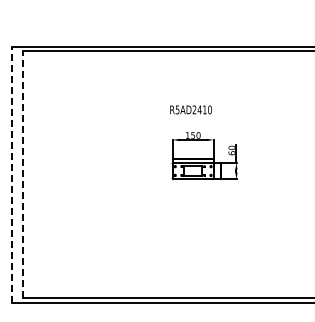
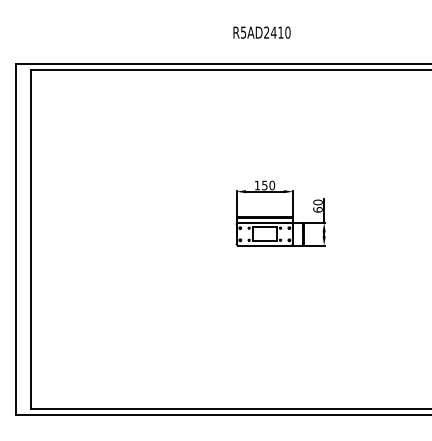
text: (190, 109) -> (261, 32), moved
line: (11, 174) -> (15, 238), dashed -> solid
line: (22, 174) -> (31, 238), dashed -> solid

